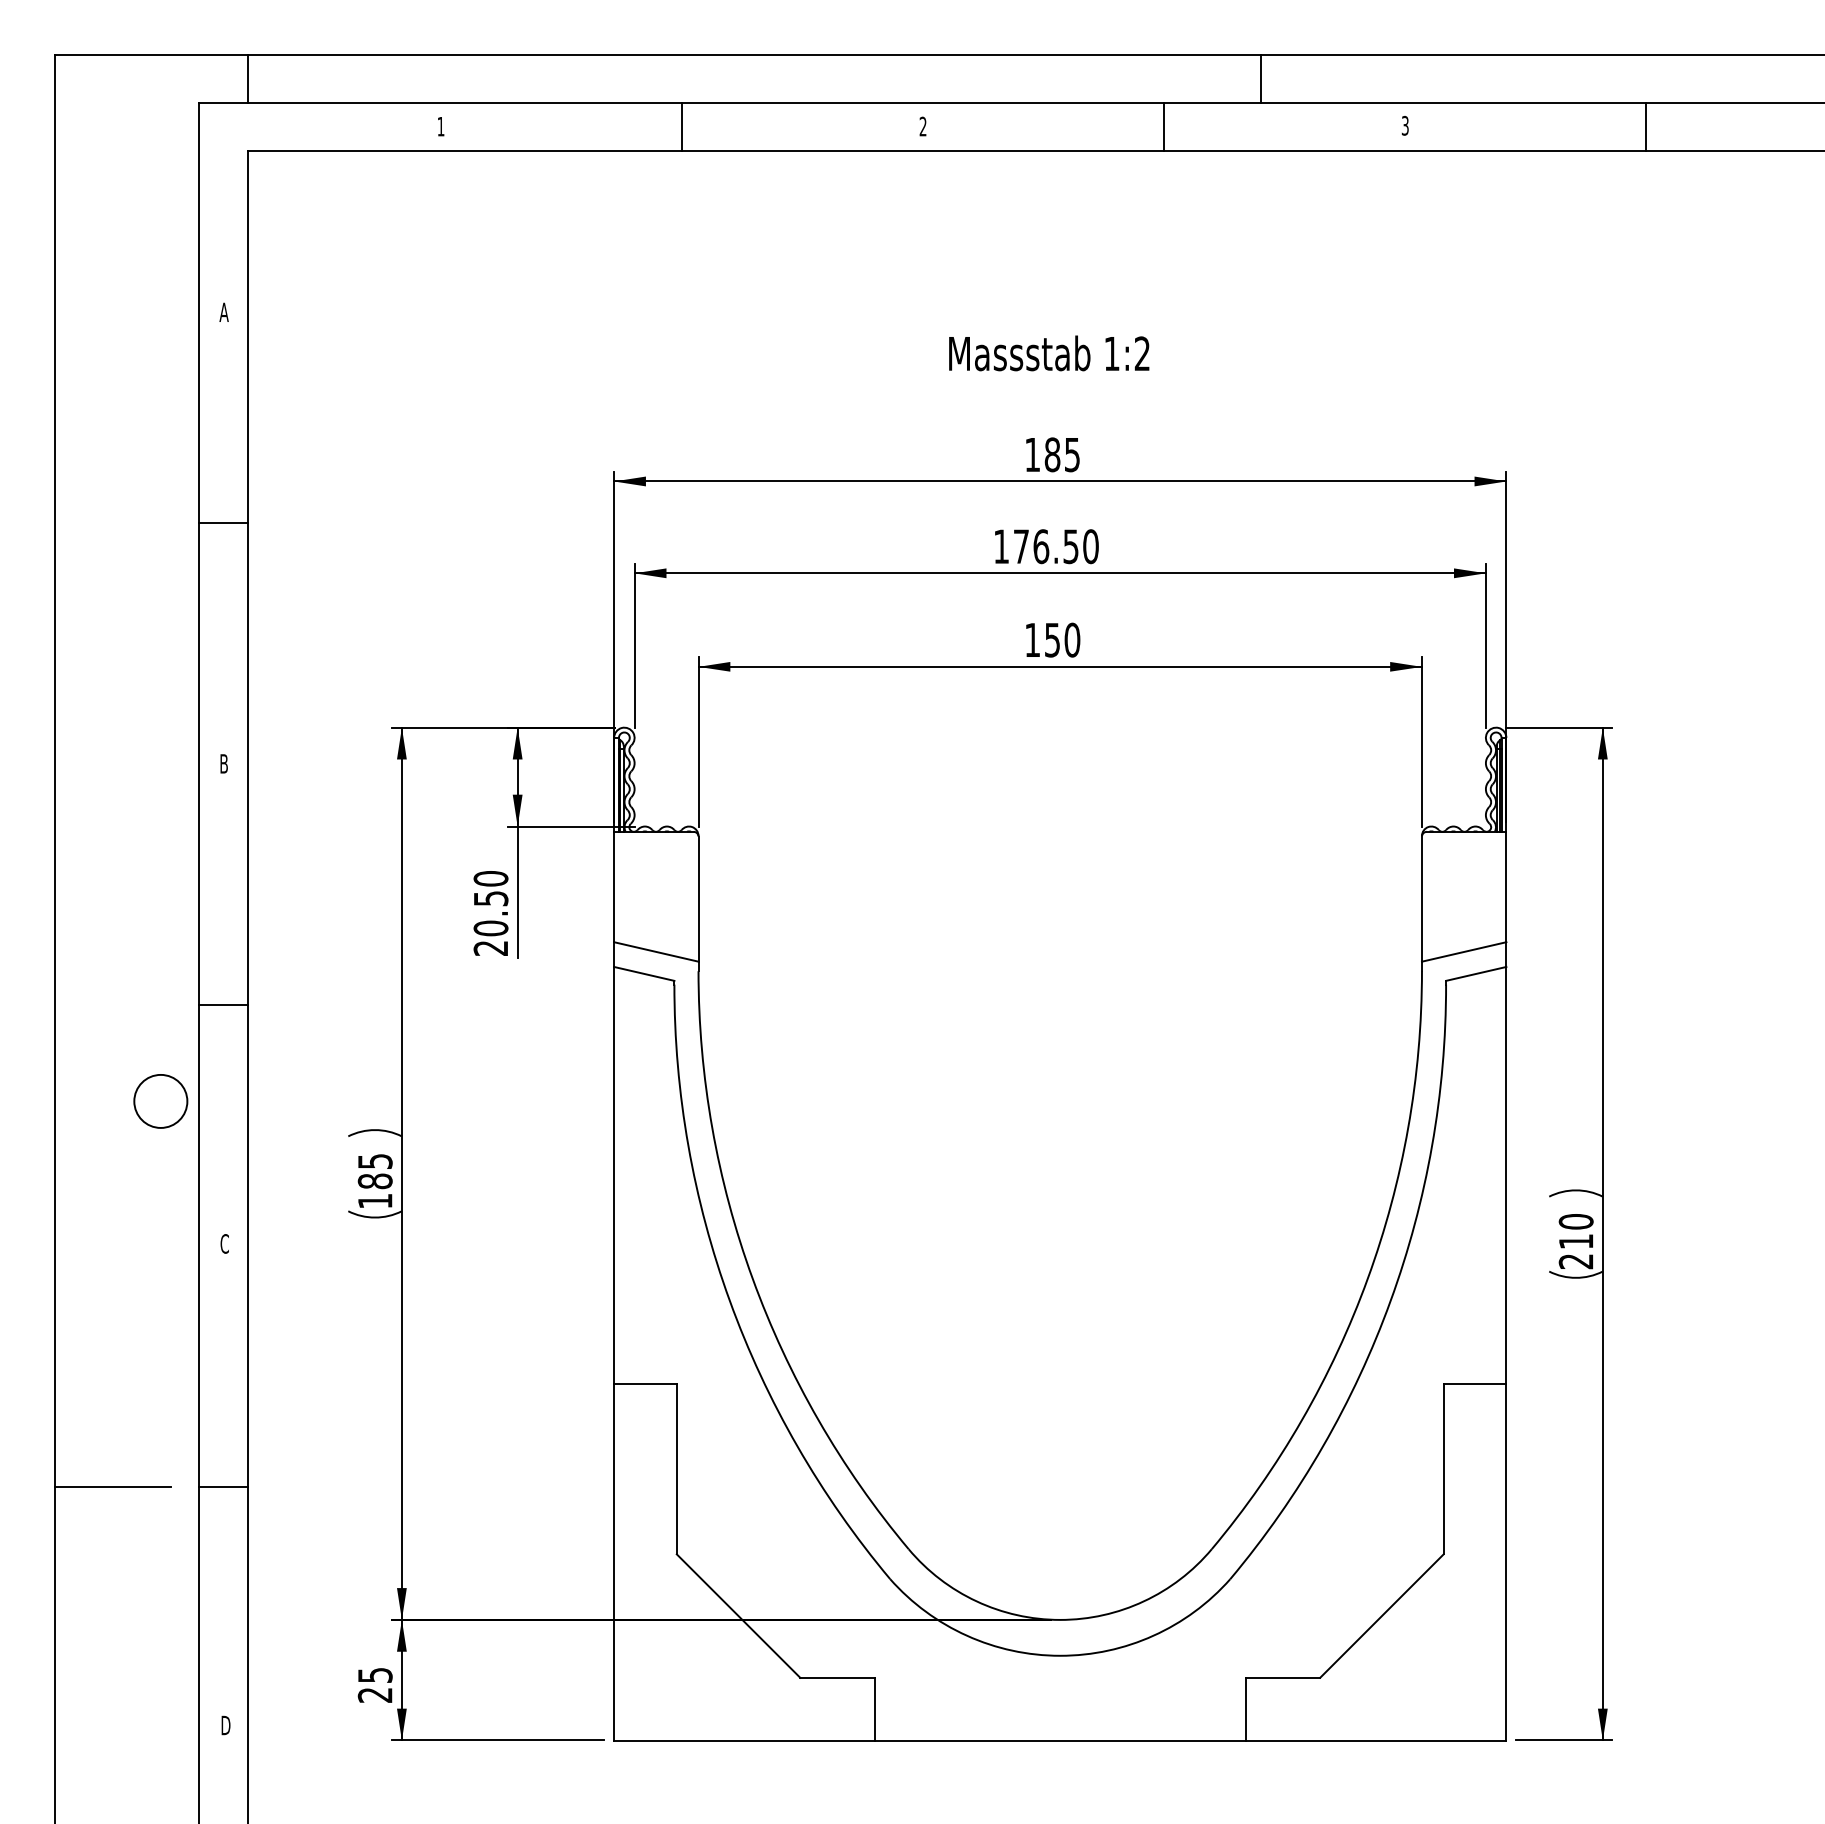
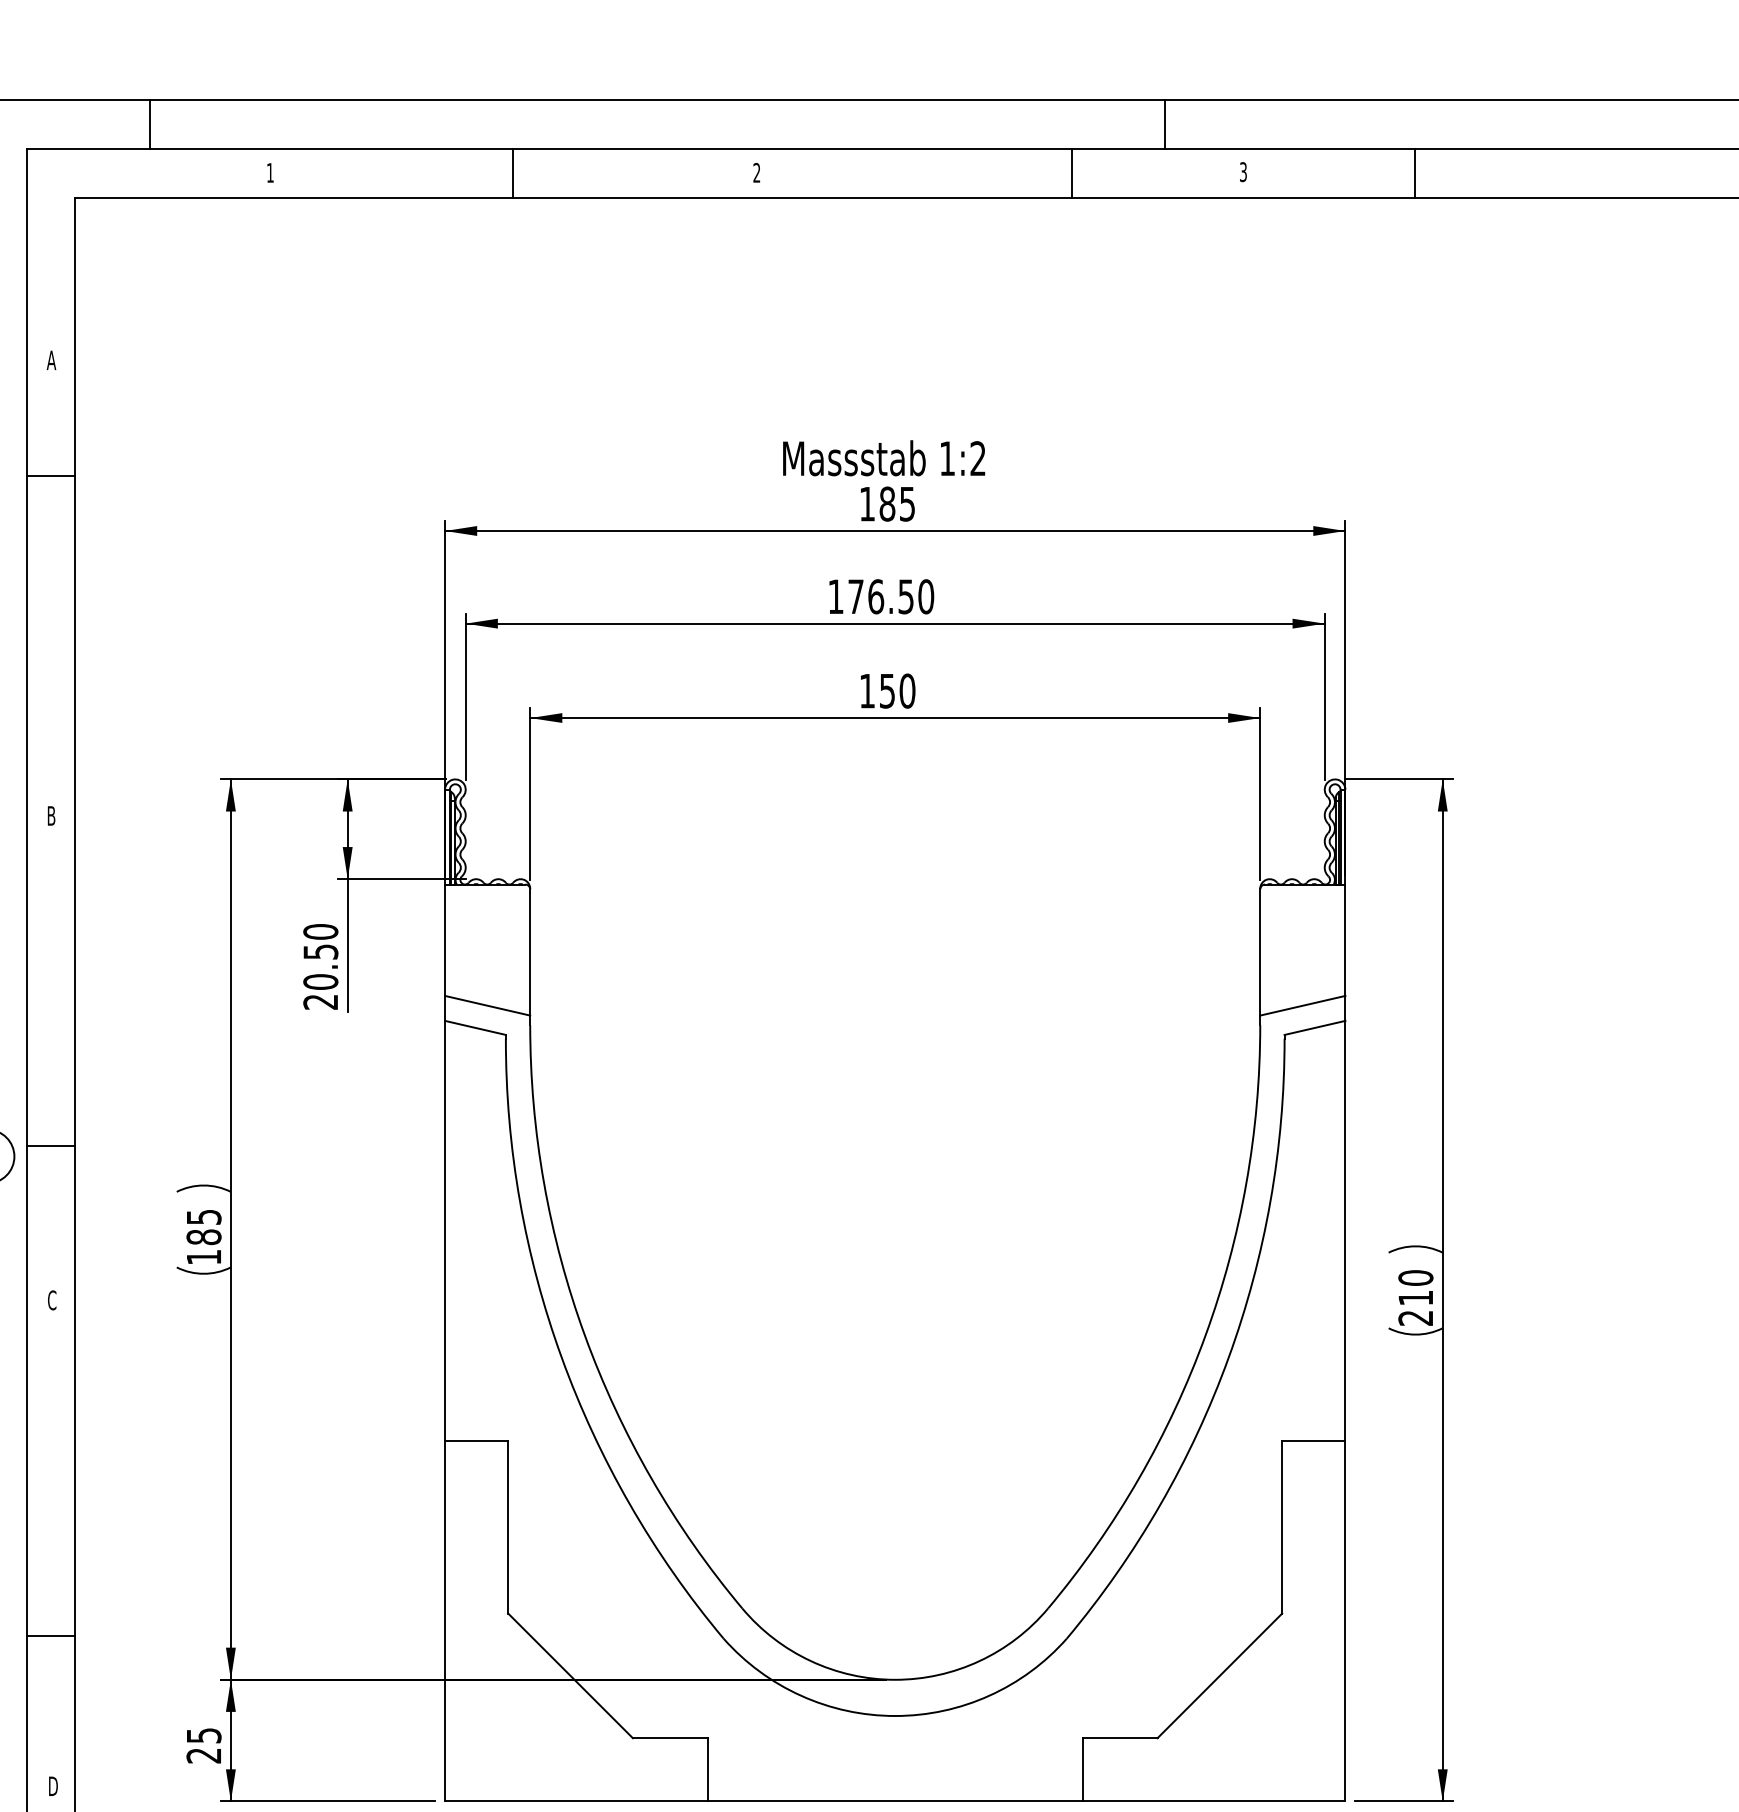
line: (247, 78) -> (149, 124), moved
line: (1260, 78) -> (1164, 124), moved
line: (1164, 127) -> (1072, 173), moved
line: (1646, 127) -> (1415, 173), moved
text: (1049, 353) -> (884, 458), moved
line: (223, 522) -> (50, 475), moved
line: (223, 1004) -> (50, 1145), moved
line: (223, 1487) -> (50, 1635), moved

